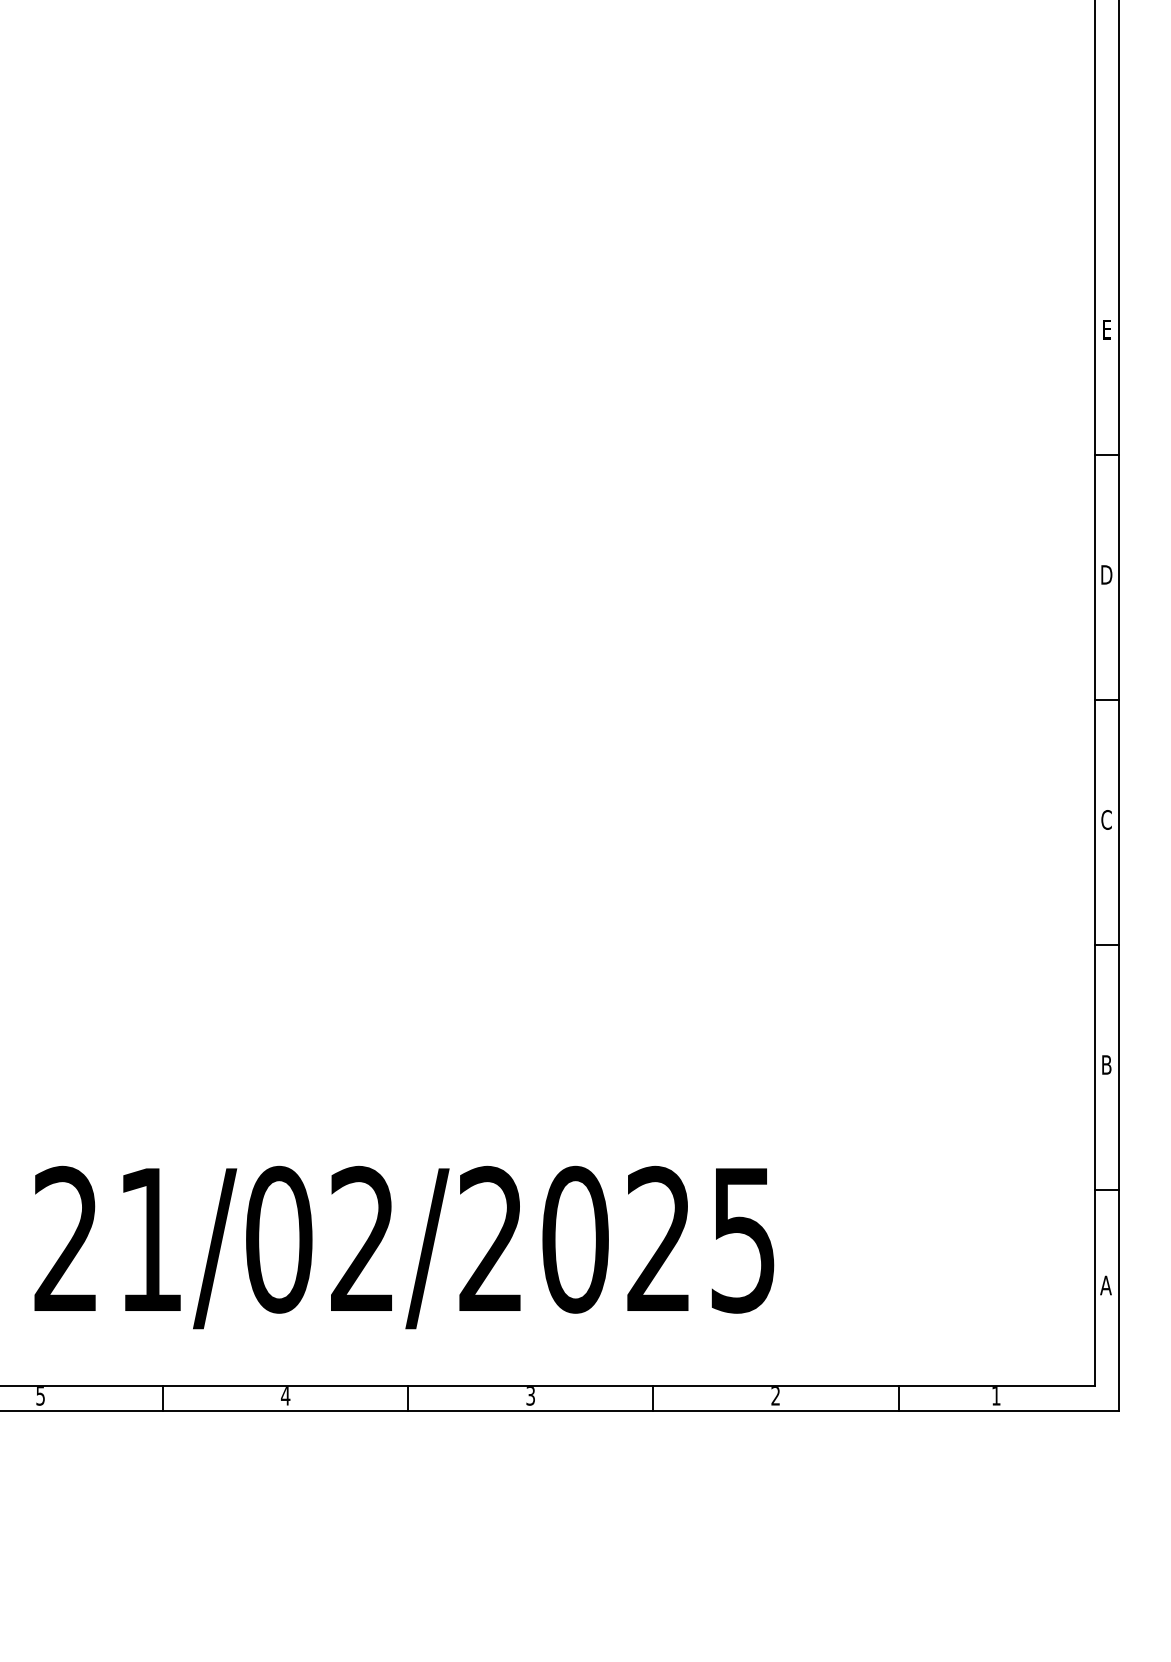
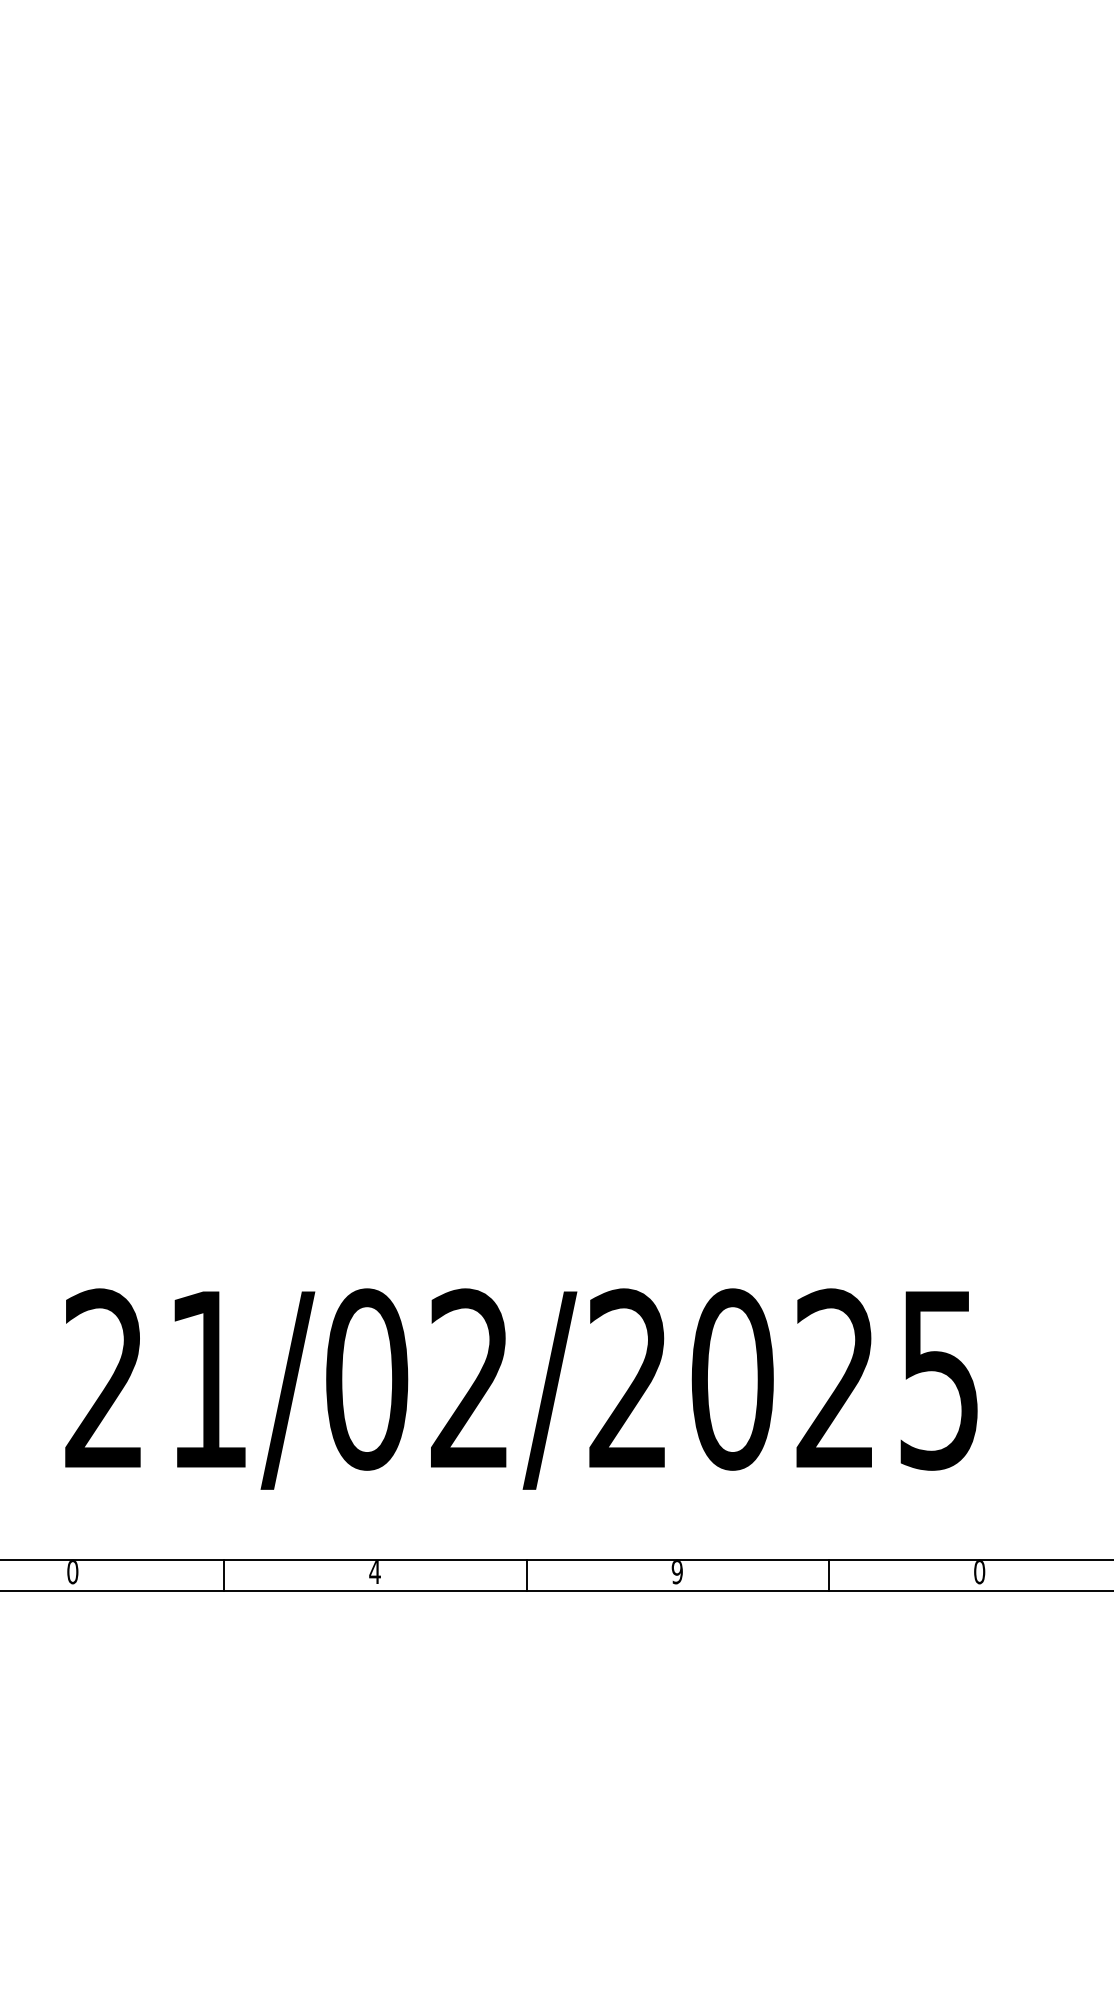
text: (40, 1396) -> (72, 1572), 5 -> 0
text: (530, 1396) -> (677, 1572), 3 -> 9
text: (775, 1396) -> (979, 1572), 2 -> 0

